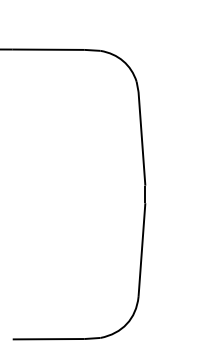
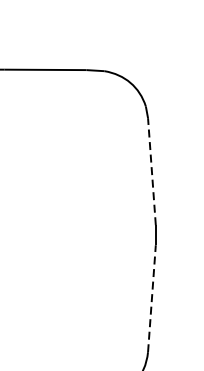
line: (141, 138) -> (151, 171), solid -> dashed
line: (141, 250) -> (151, 299), solid -> dashed

